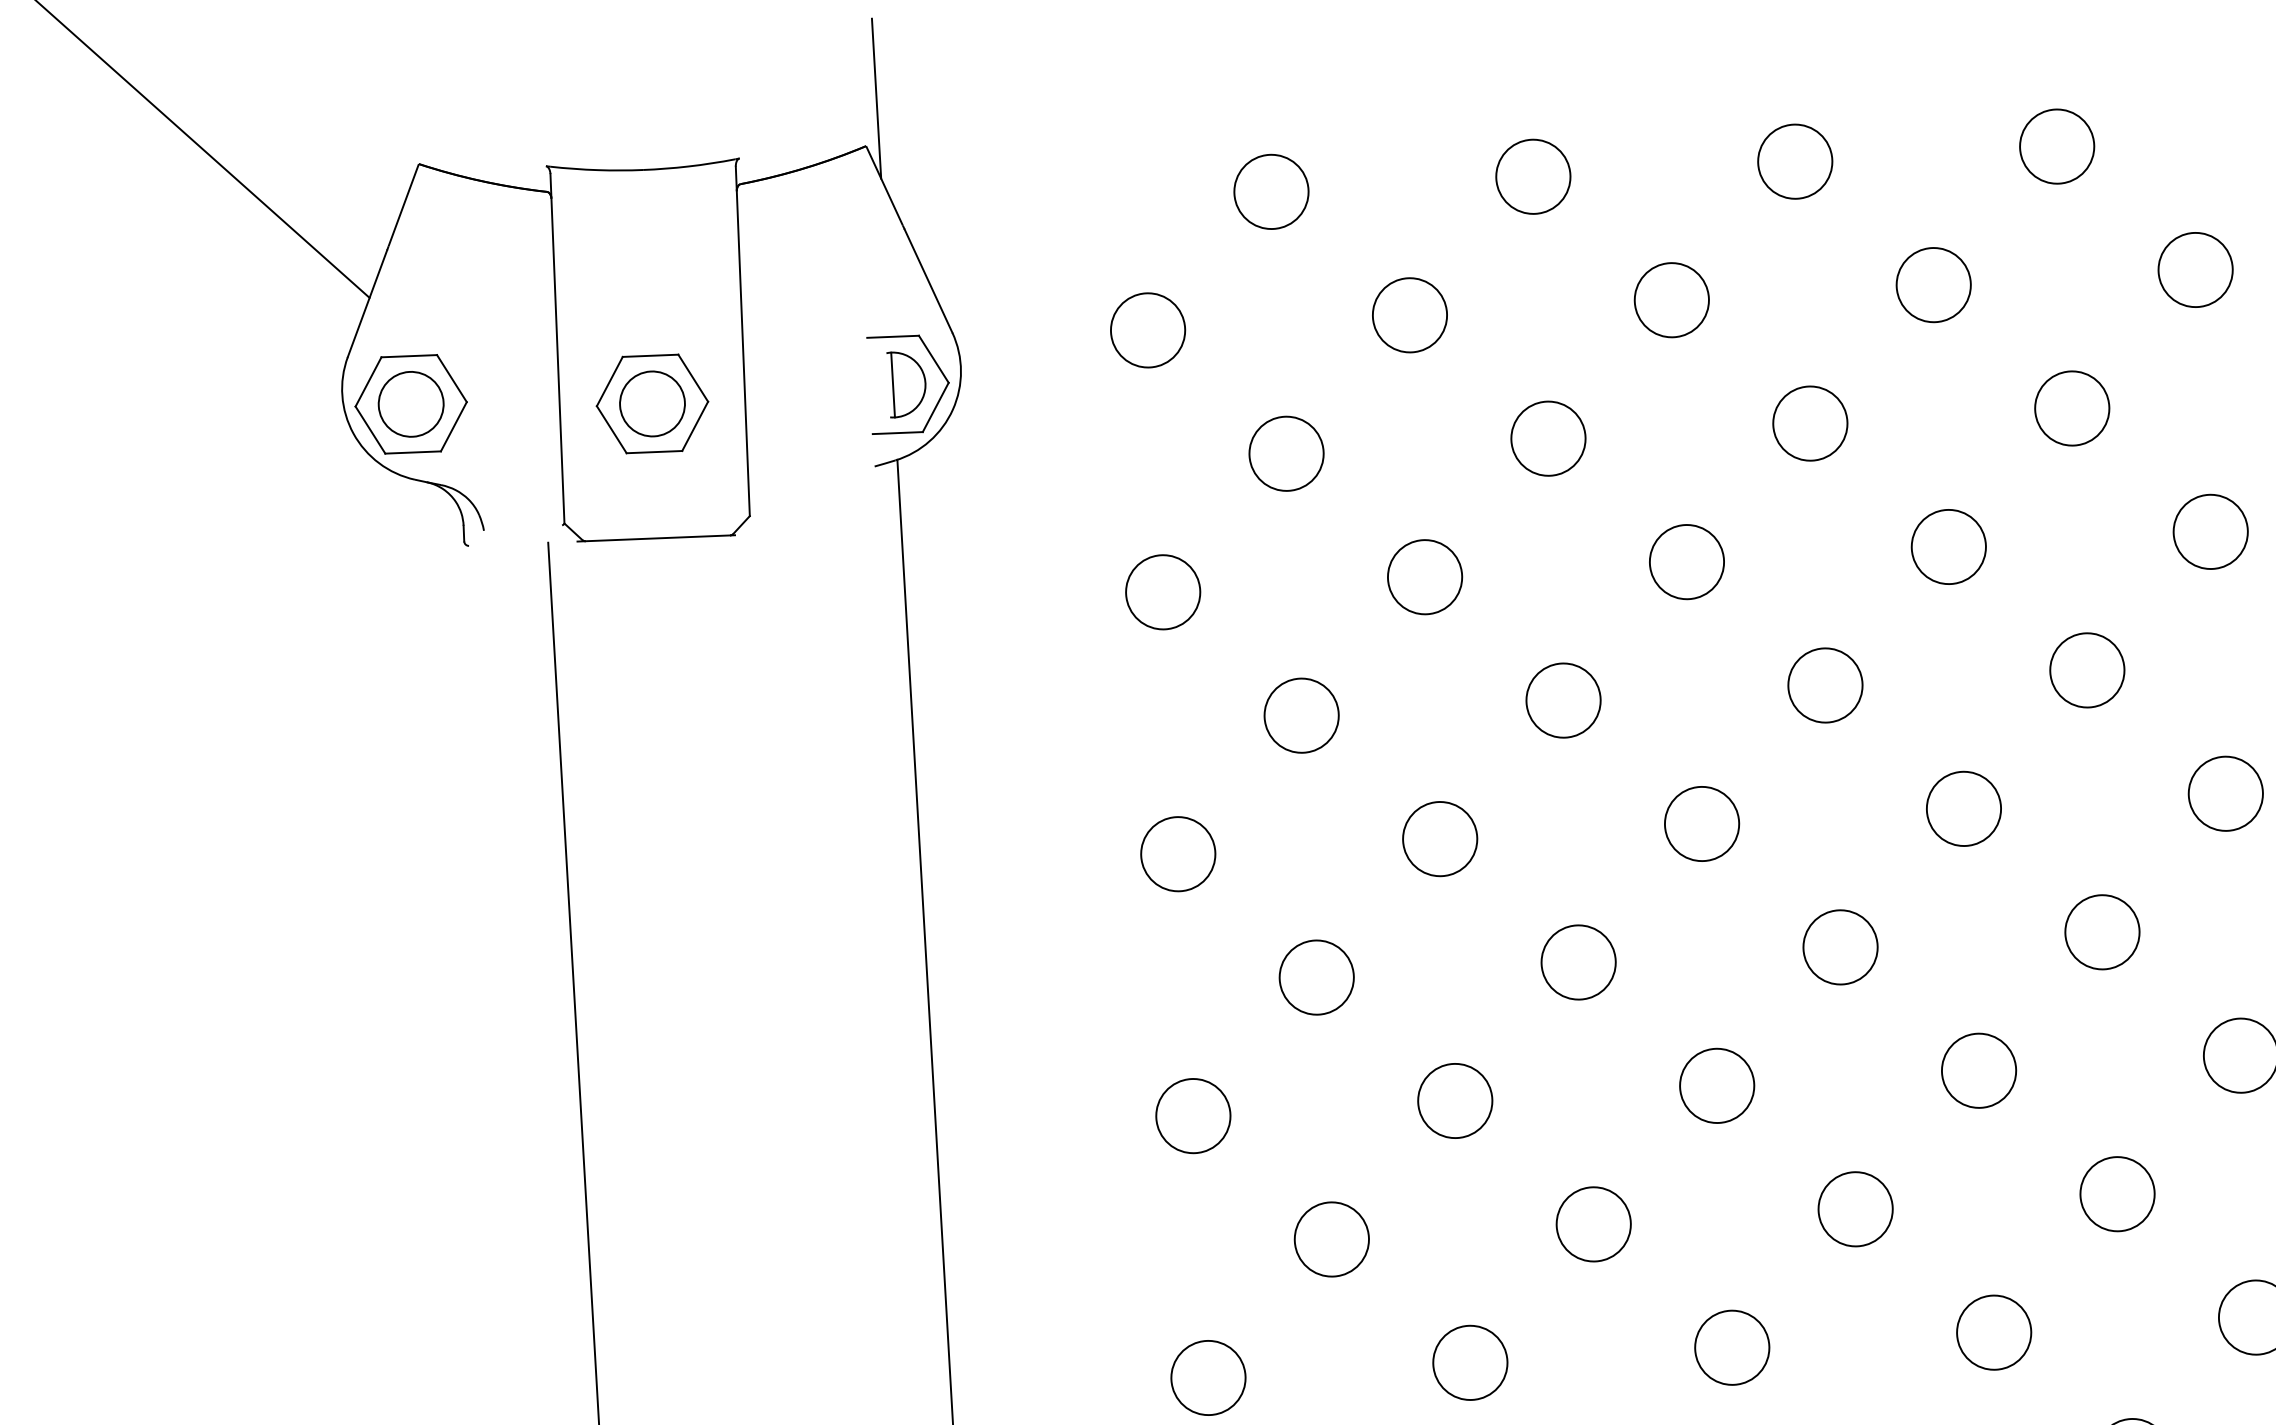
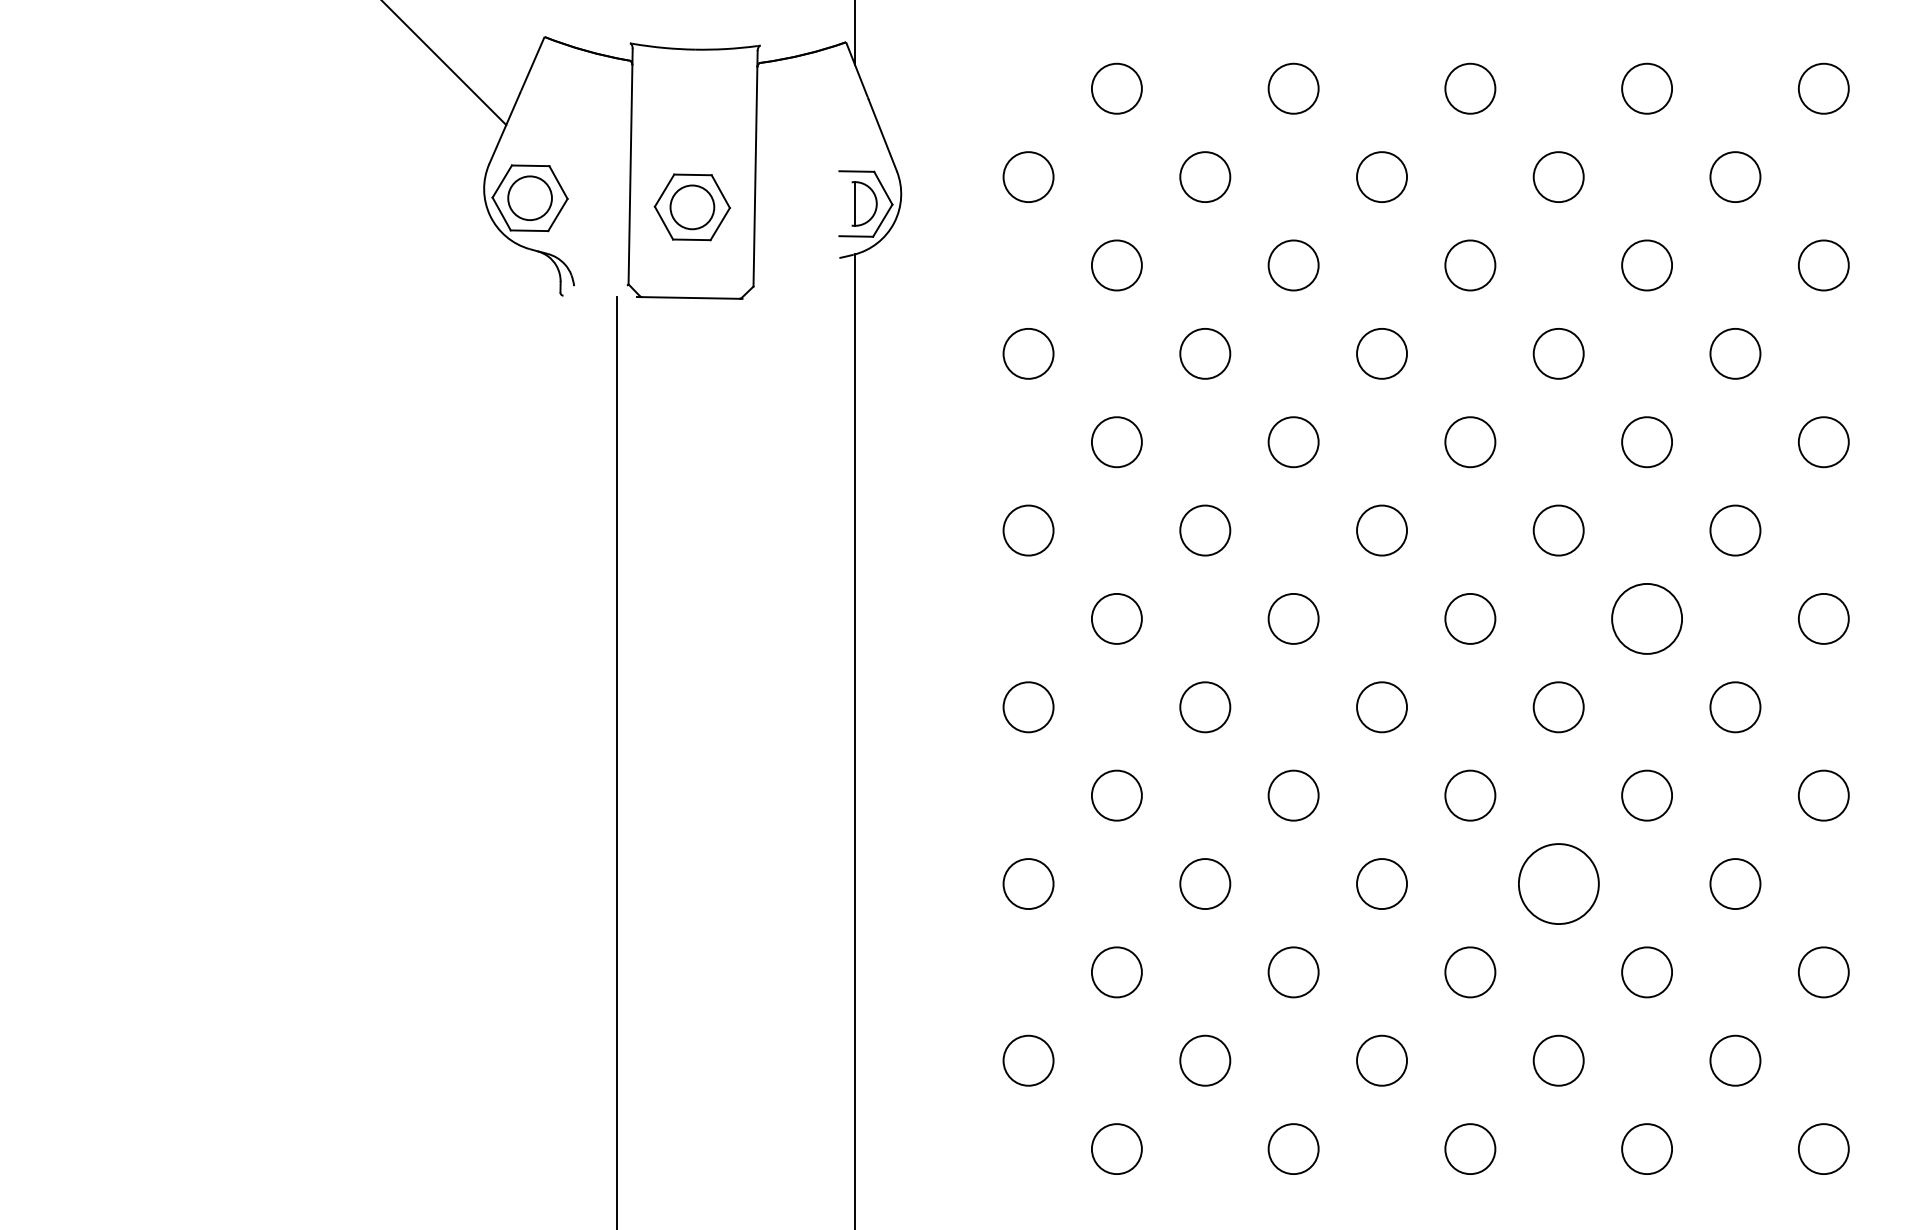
circle: (2103, 931) -> (1647, 618), size x1.4
circle: (1993, 1331) -> (1558, 883), size x1.6

